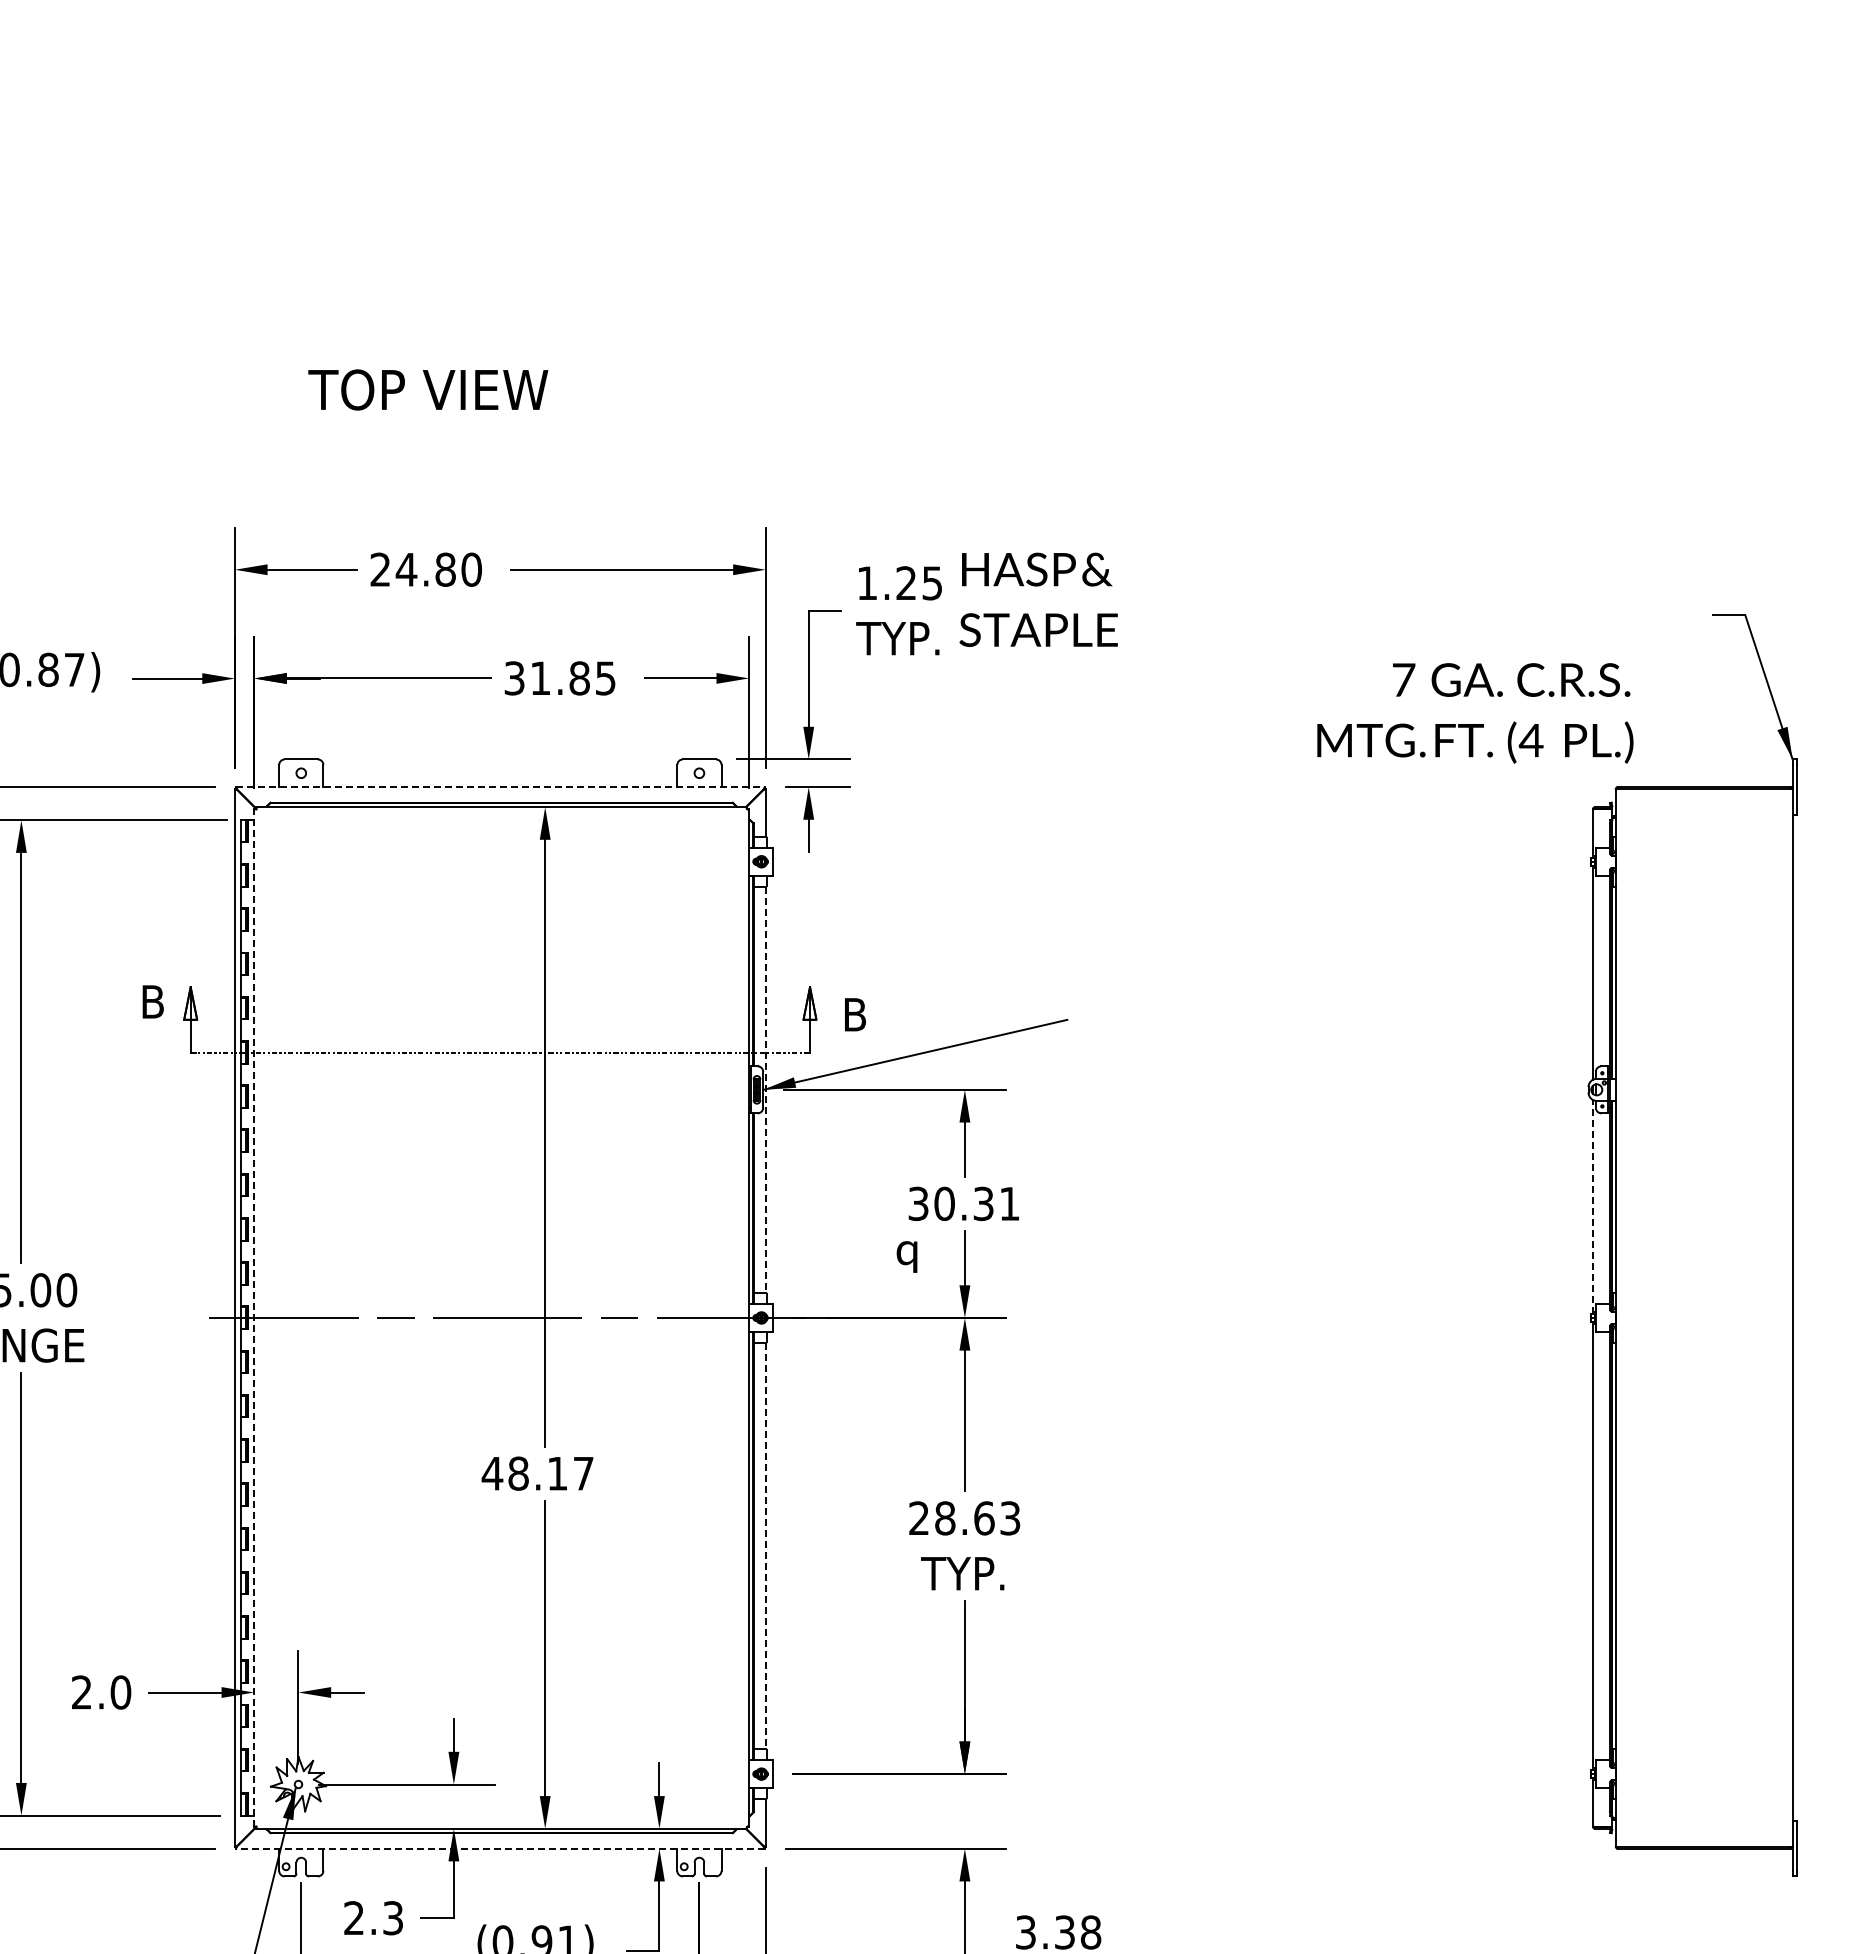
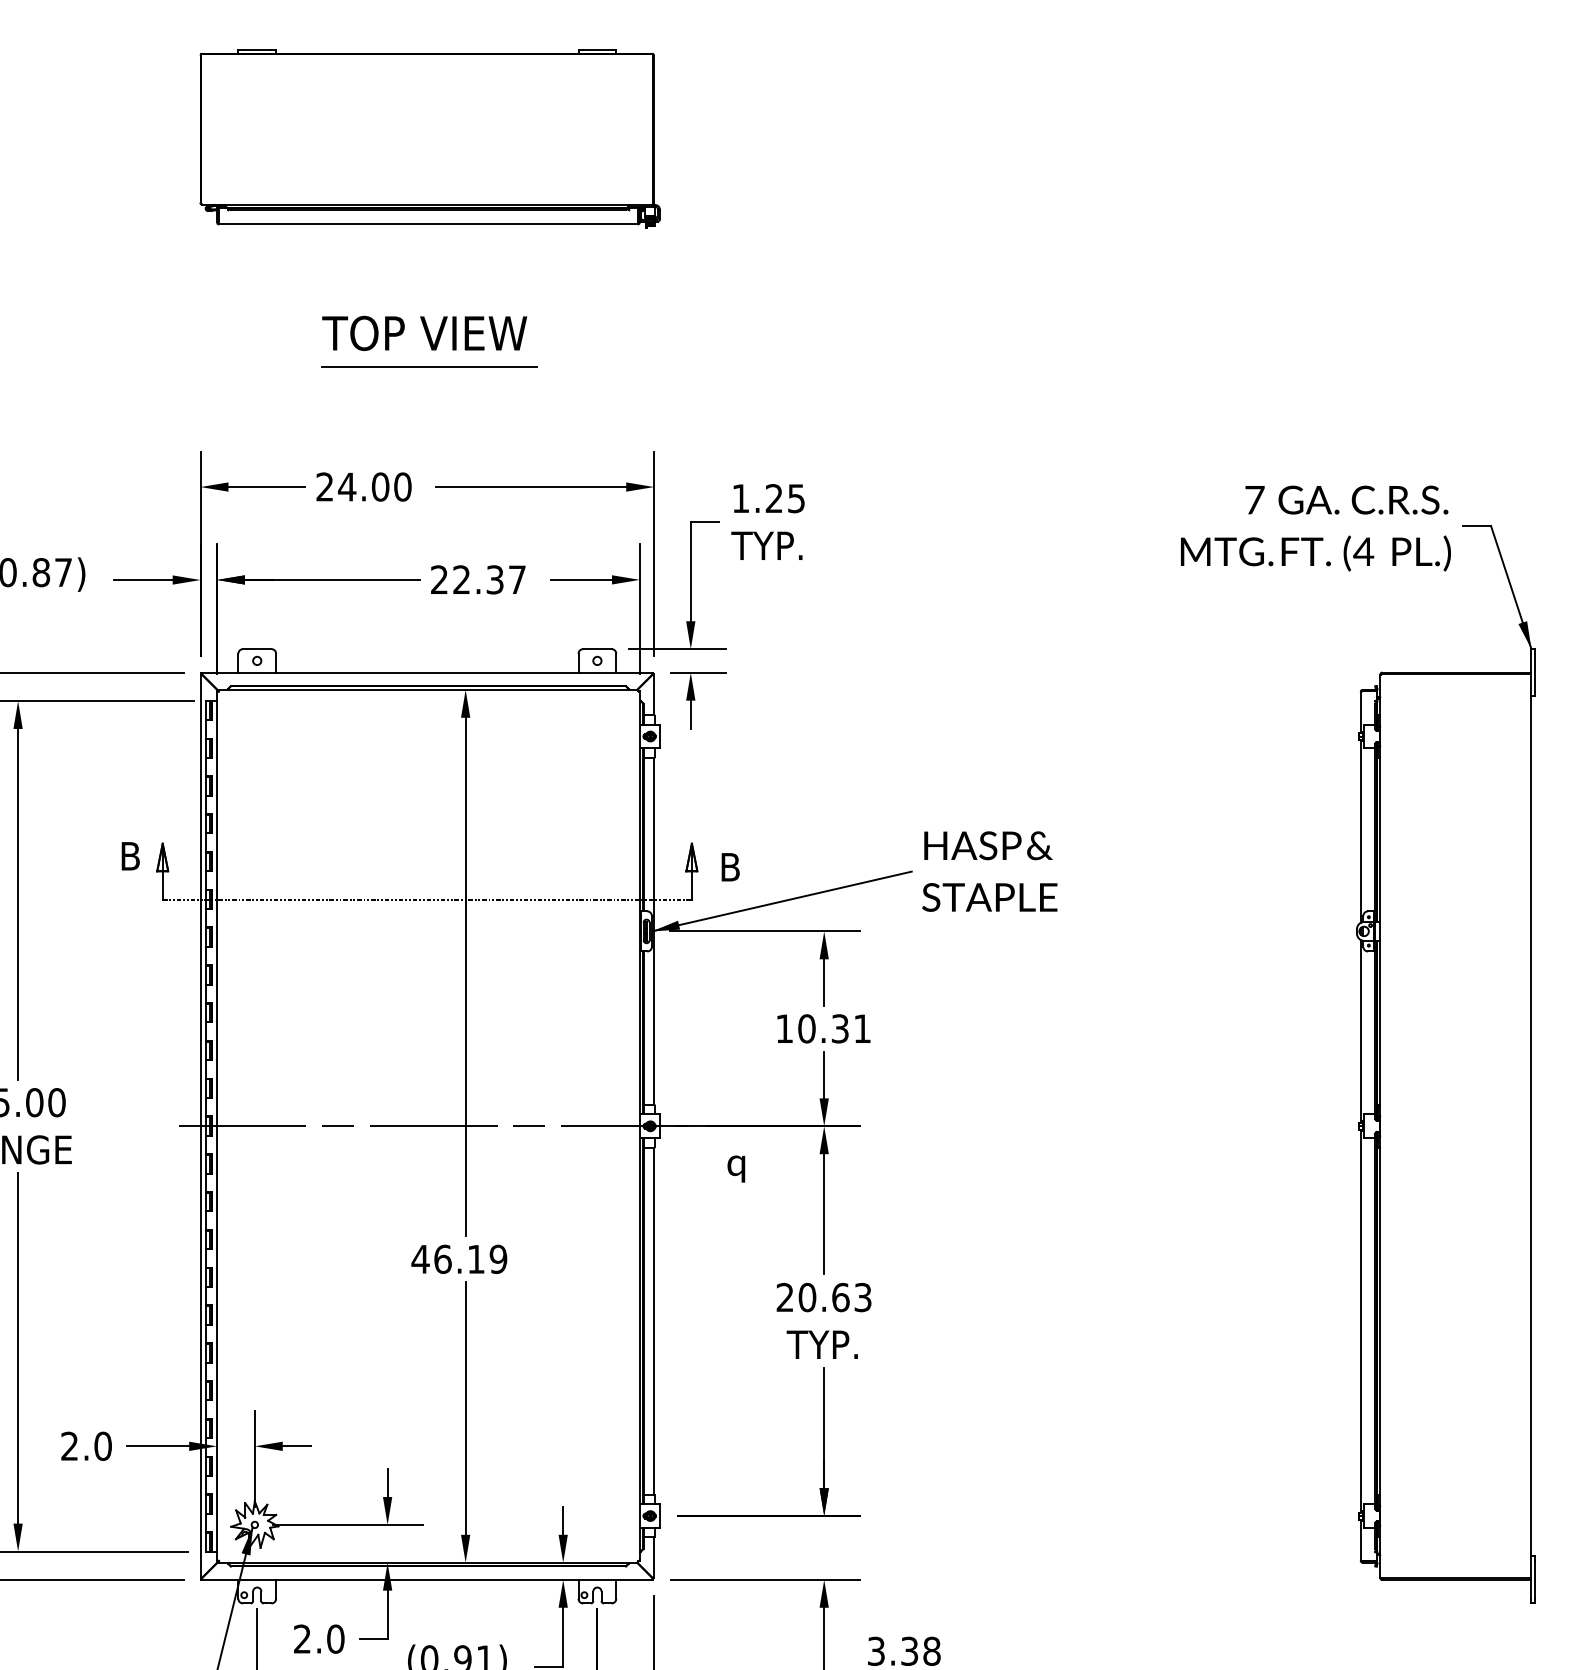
part: (503, 162) -> (430, 139), added
text: (428, 389) -> (424, 333), moved
line: (502, 429) -> (429, 367), added
text: (445, 569) -> (380, 486), 24.80 -> 24.00
text: (1038, 599) -> (989, 871), moved
text: (559, 678) -> (477, 579), 31.85 -> 22.37
text: (1475, 713) -> (1316, 528), moved
line: (500, 787) -> (427, 673), dashed -> solid
line: (765, 1090) -> (653, 931), dashed -> solid
text: (918, 1203) -> (784, 1028), 30.31 -> 10.31
line: (1592, 1206) -> (1360, 1031), dashed -> solid
text: (906, 1256) -> (735, 1168), moved
line: (254, 1317) -> (217, 1125), dashed -> solid
text: (550, 1473) -> (470, 1259), 48.17 -> 46.19
text: (945, 1518) -> (807, 1297), 28.63 -> 20.63
line: (765, 1546) -> (653, 1321), dashed -> solid
line: (500, 1848) -> (427, 1579), dashed -> solid
text: (393, 1918) -> (336, 1639), 2.3 -> 2.0

